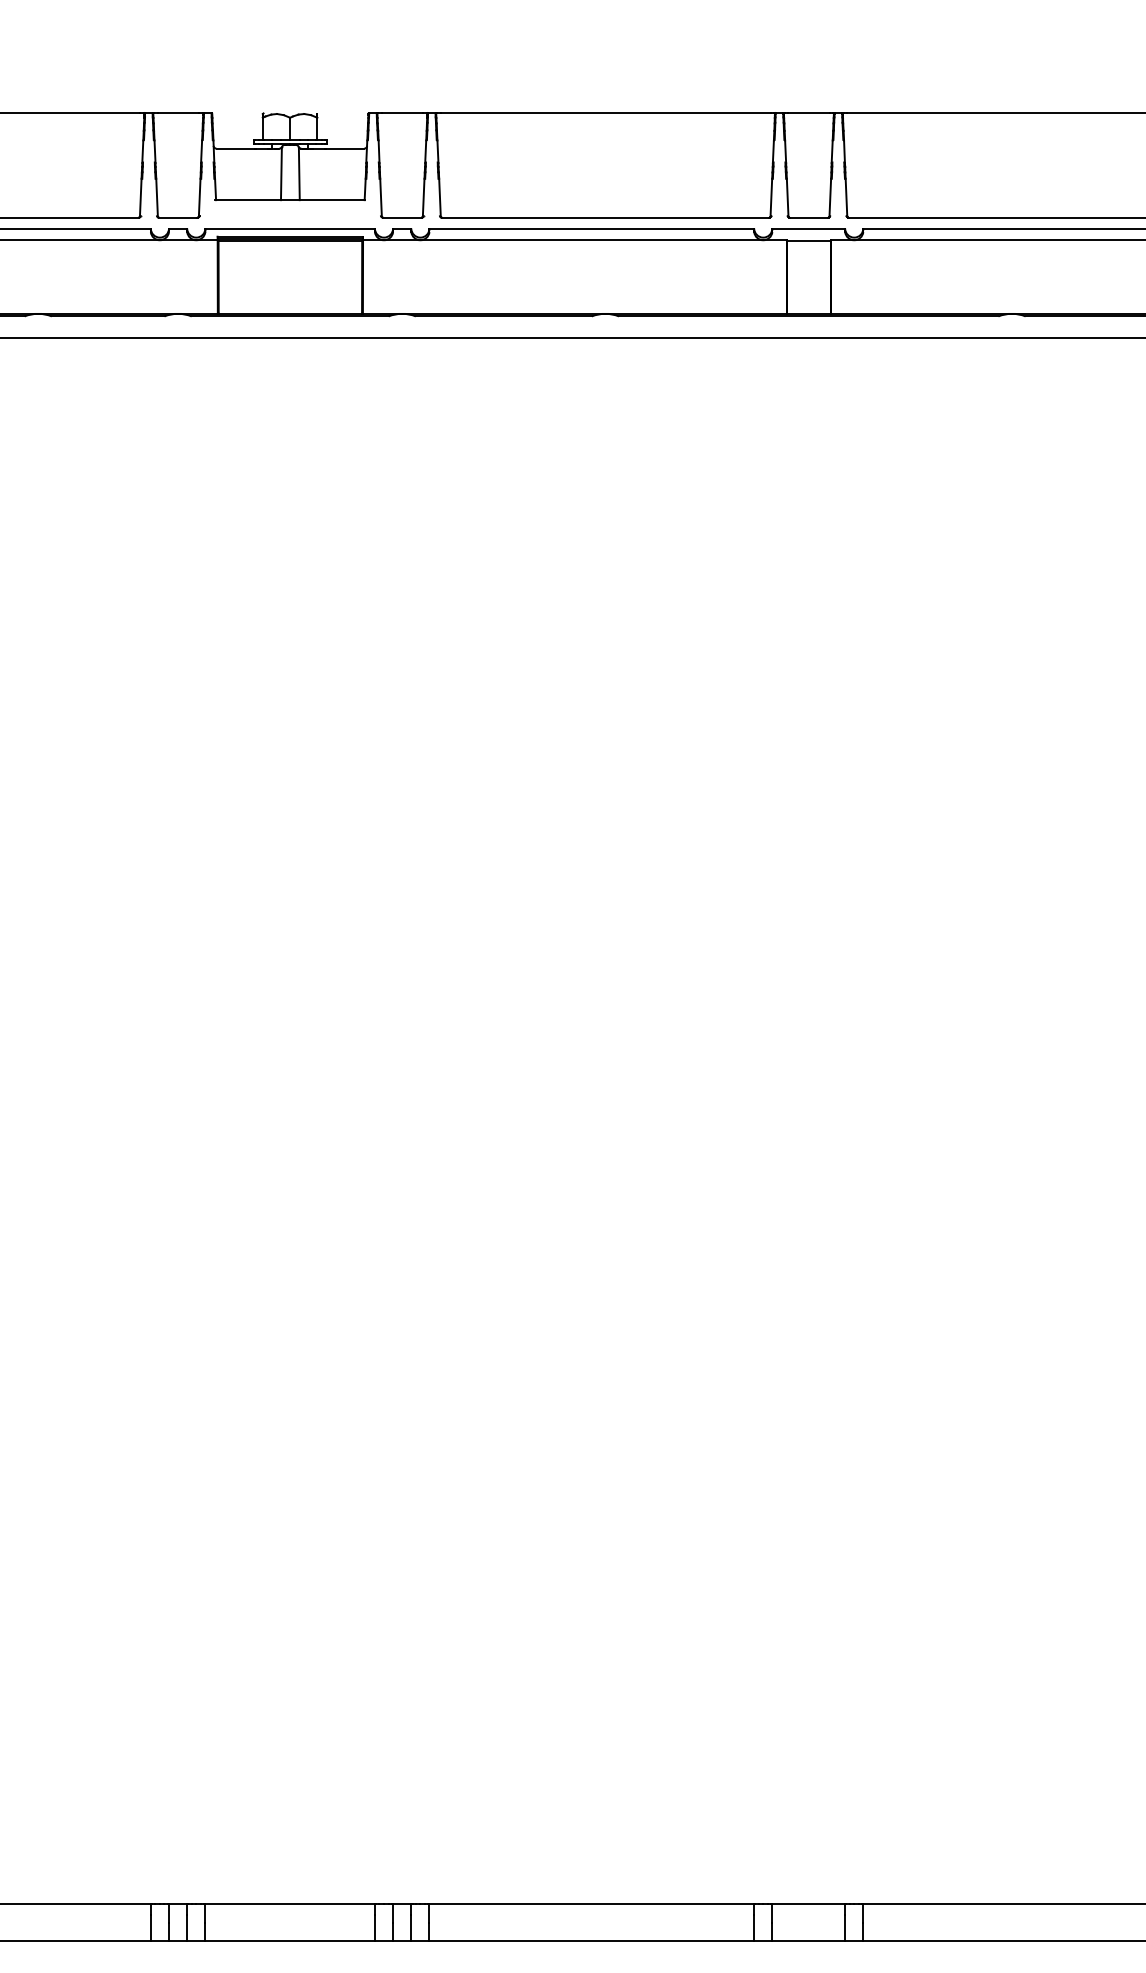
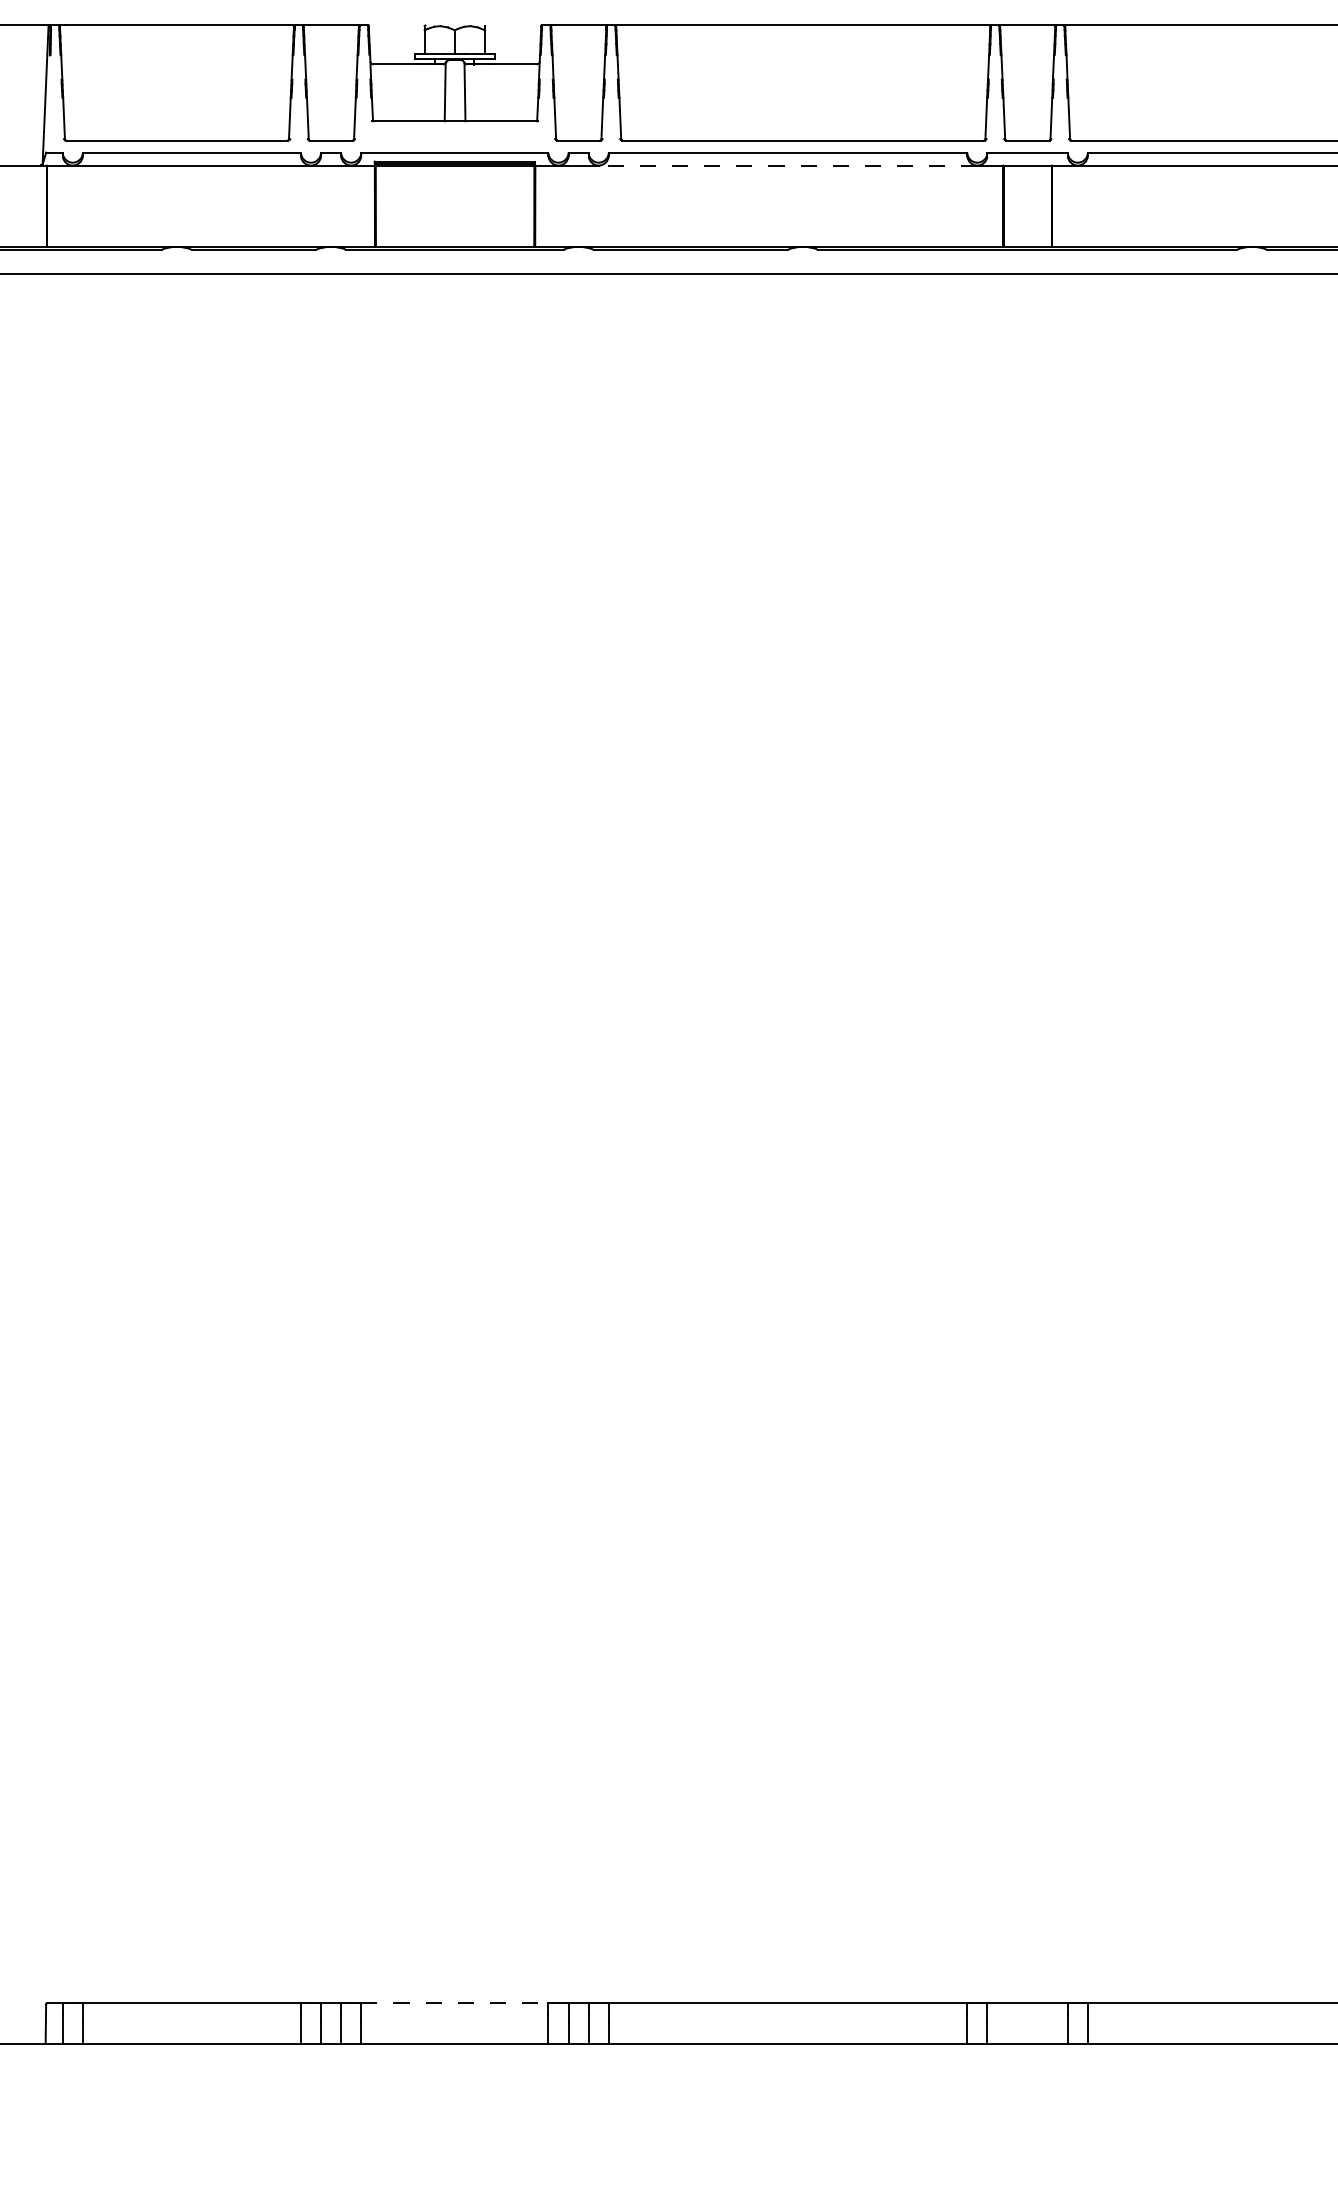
line: (591, 240) -> (787, 165), solid -> dashed
line: (289, 1904) -> (454, 2003), solid -> dashed

